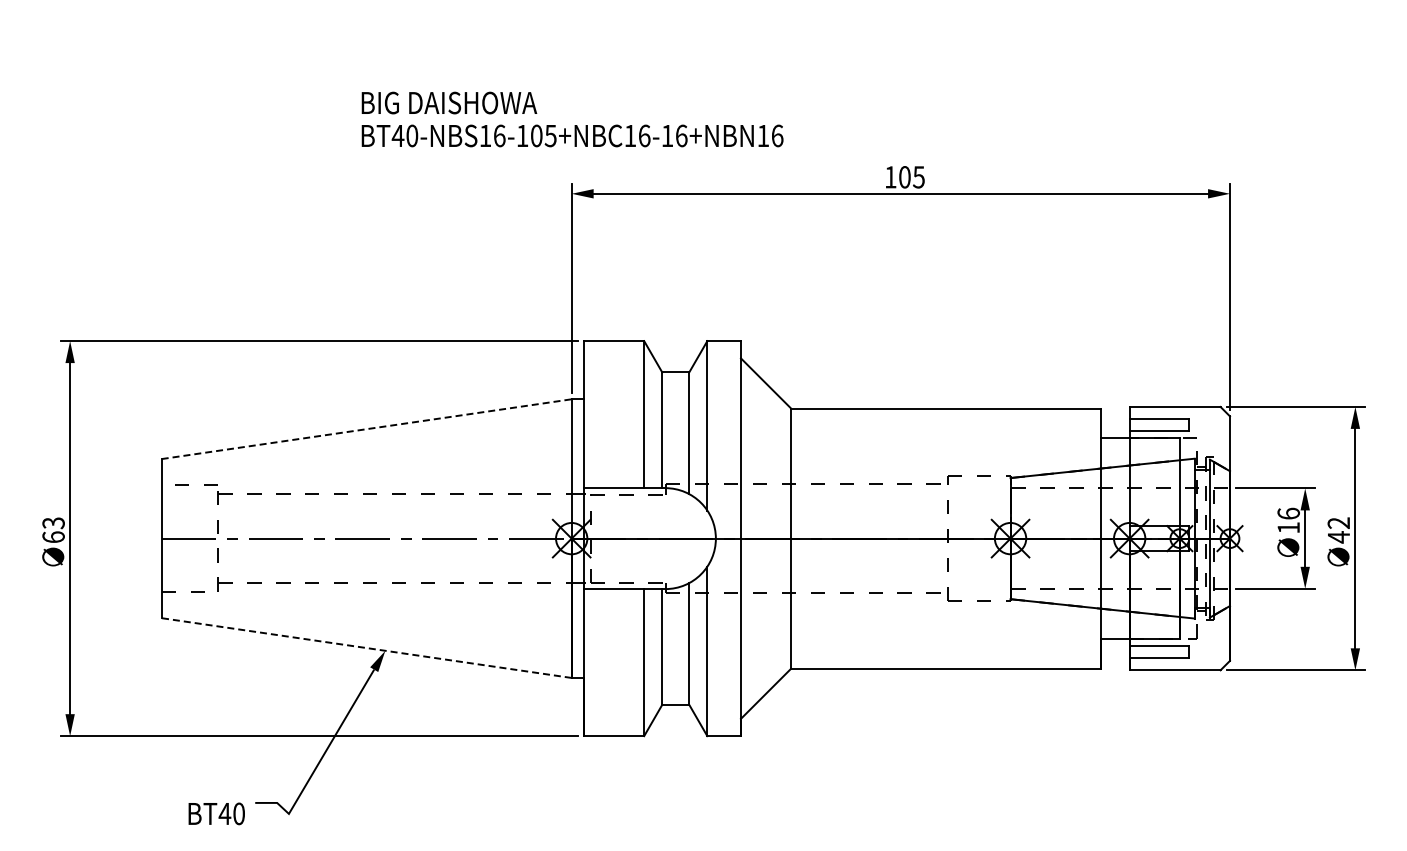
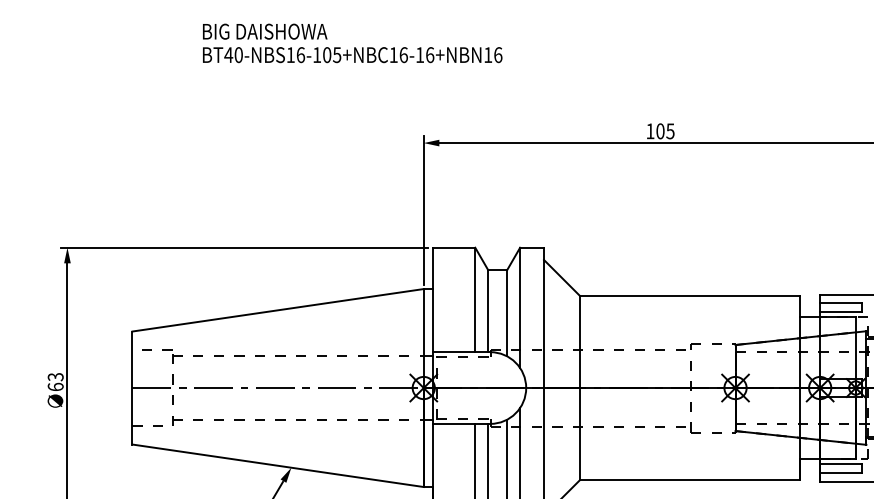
text: (572, 119) -> (352, 43), moved
line: (367, 429) -> (278, 310), dashed -> solid
line: (366, 648) -> (277, 466), dashed -> solid

